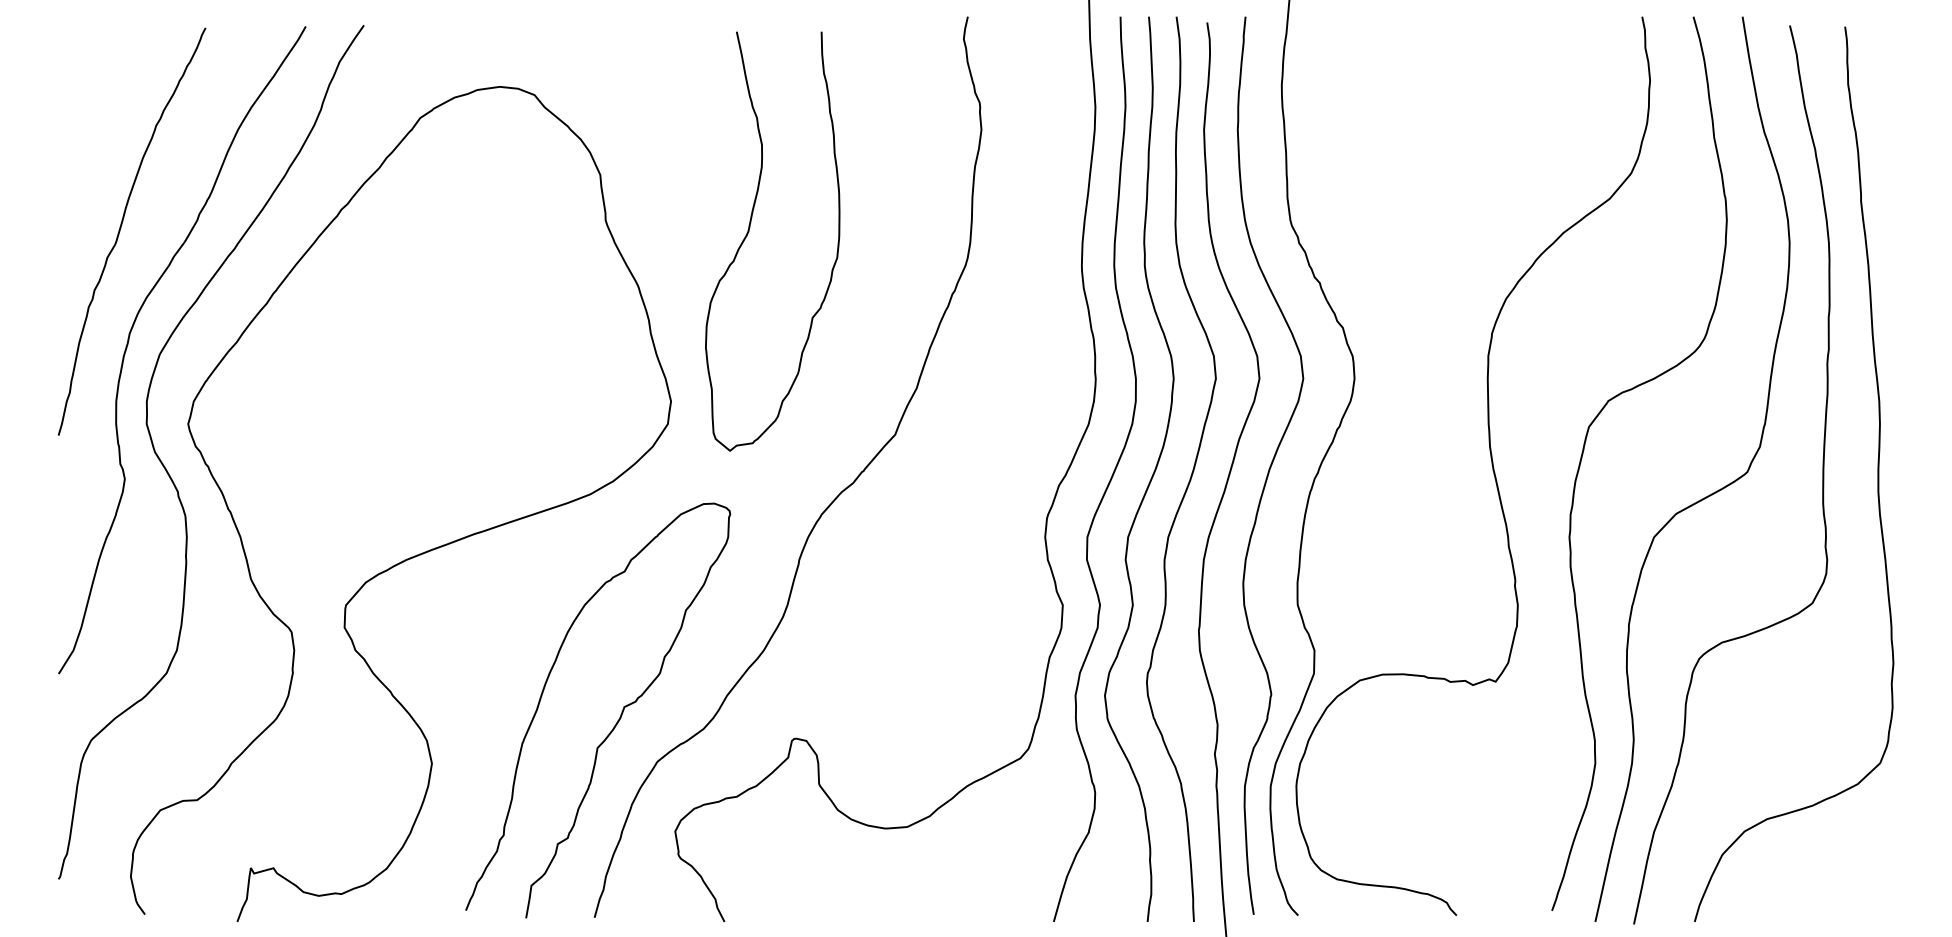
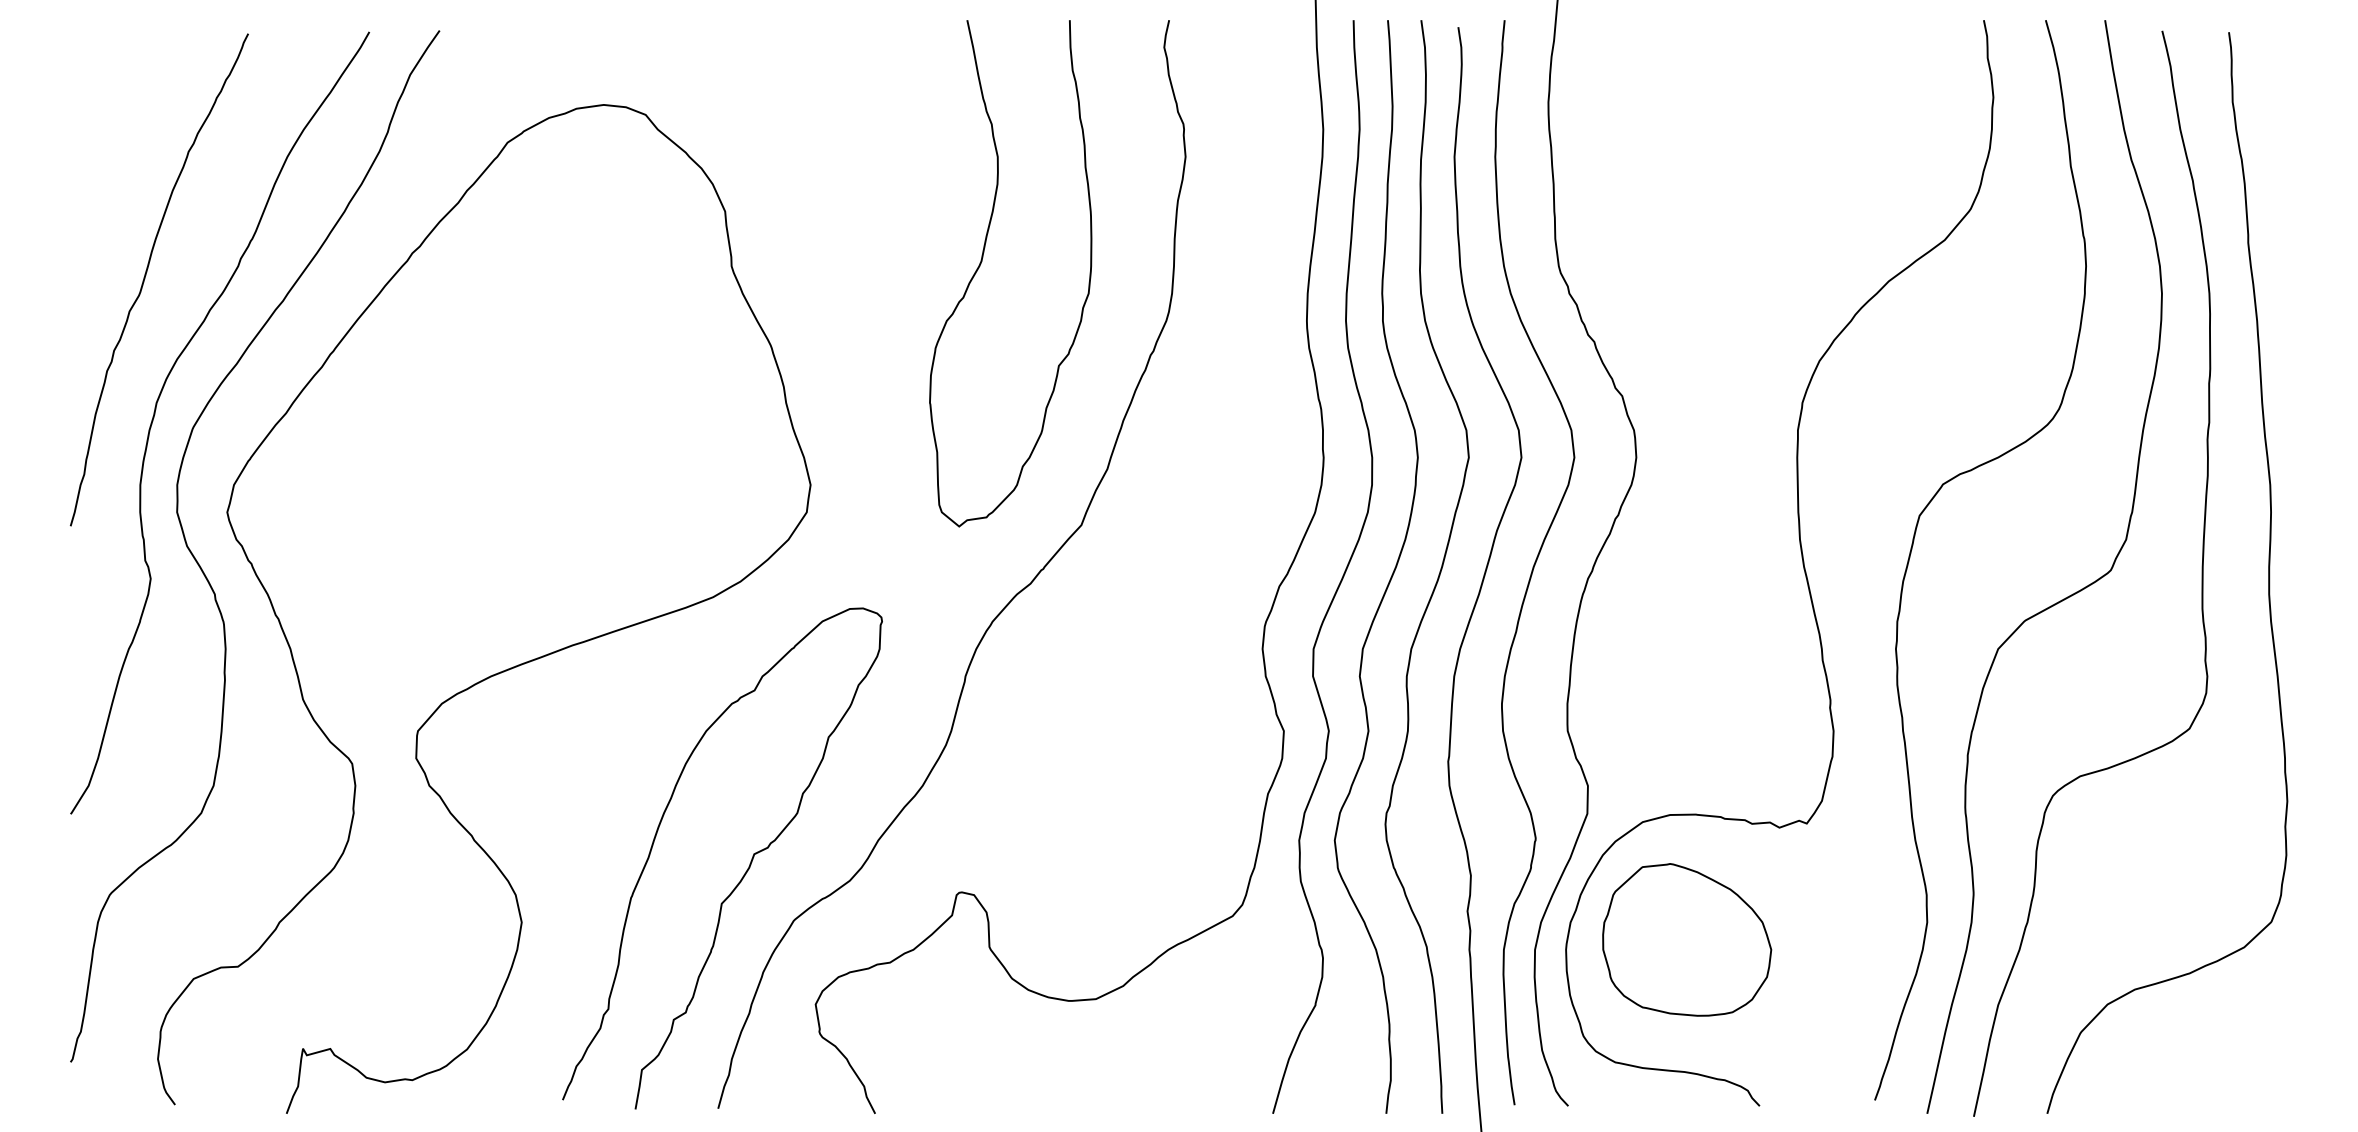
curve: (748, 234) -> (981, 265), moved
part: (1396, 777) -> (1687, 939), added

